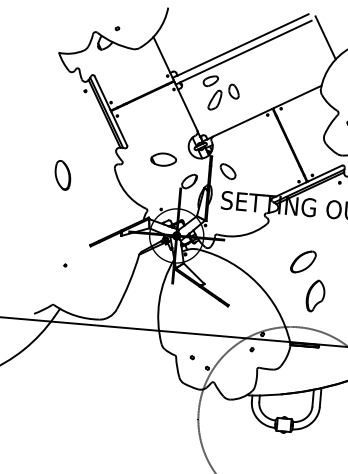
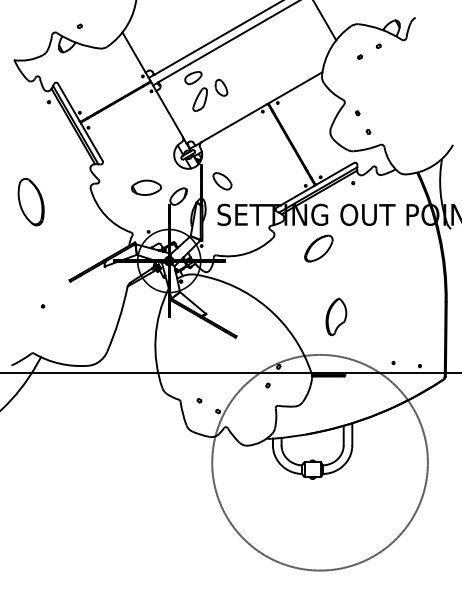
part: (163, 159) -> (146, 187), moved
part: (62, 174) -> (30, 201), size x1.4
part: (303, 261) -> (318, 248), moved

